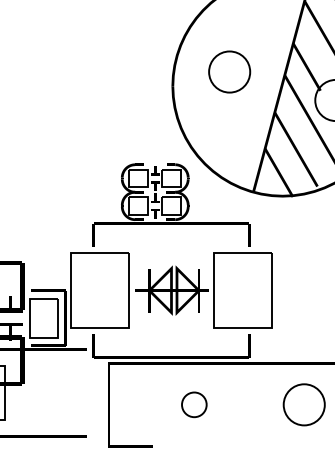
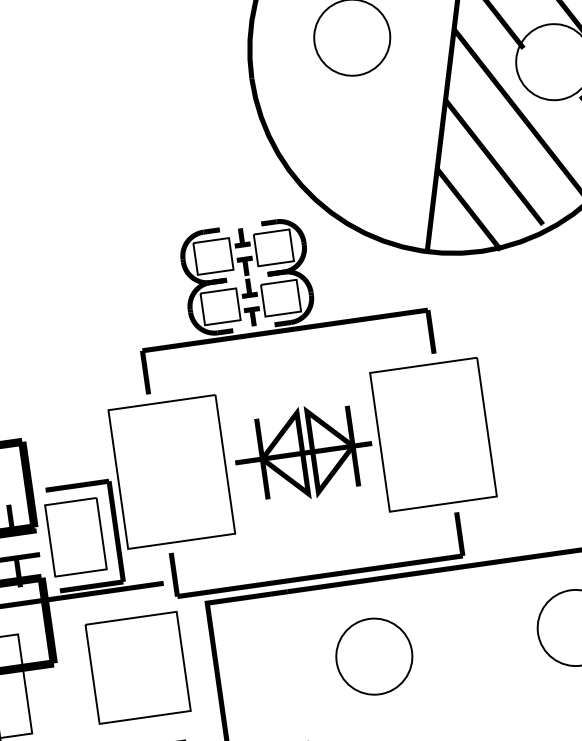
part: (66, 392) -> (136, 667), added
circle: (193, 404) -> (372, 656), size x1.67

